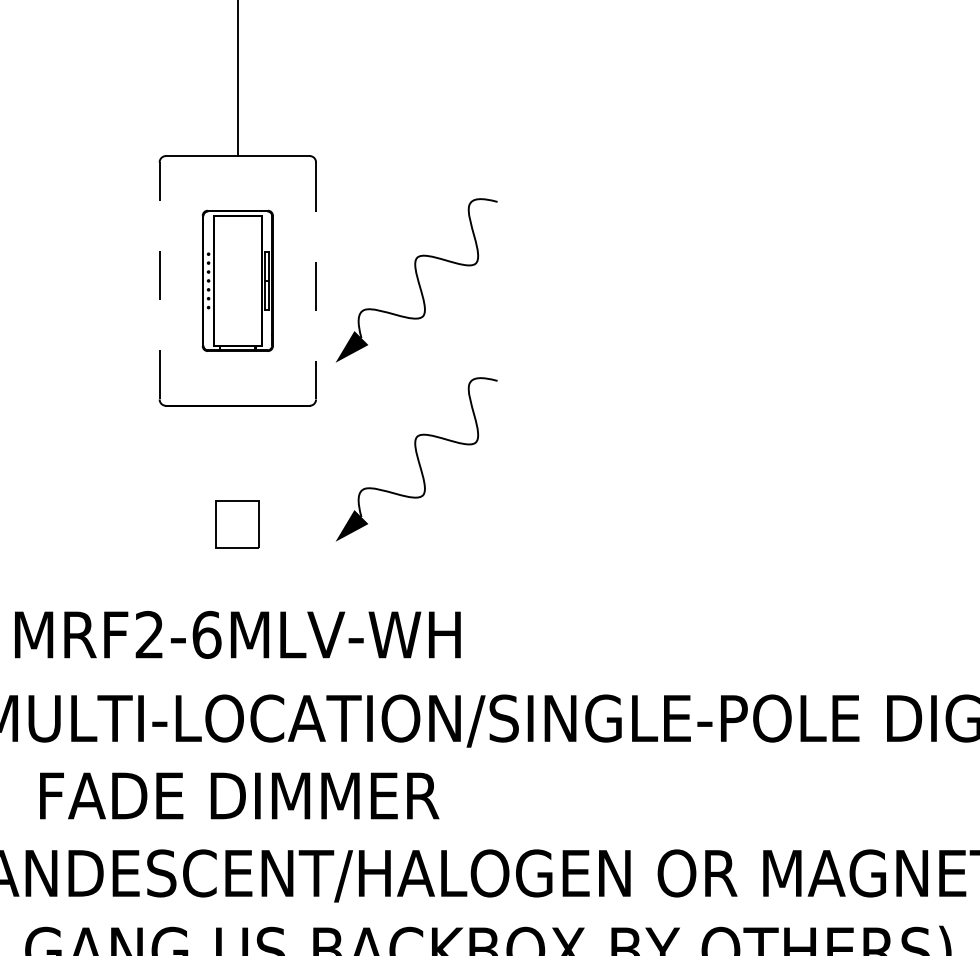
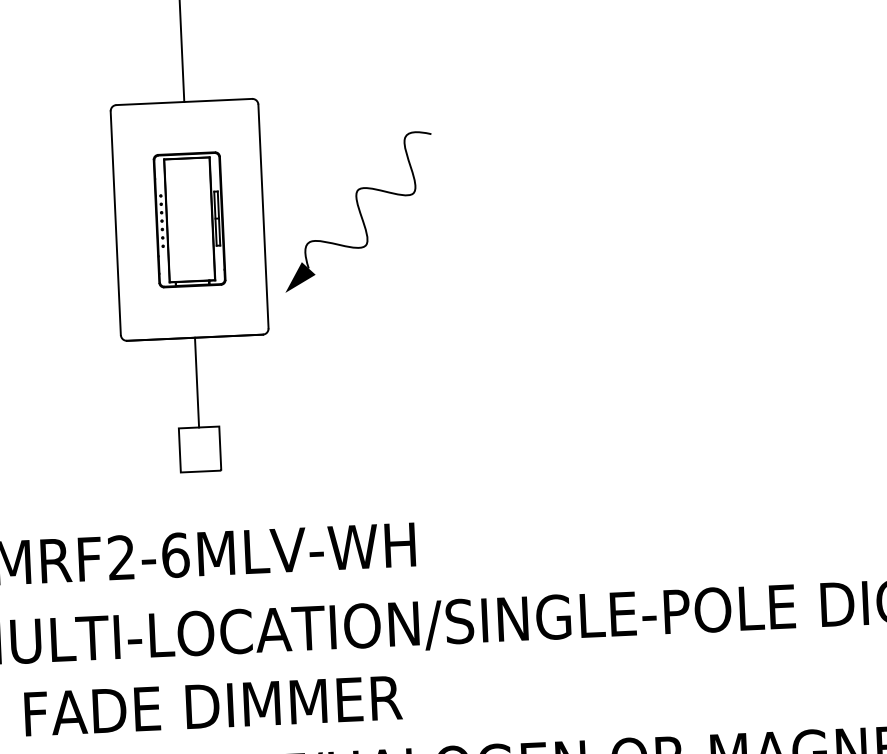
line: (159, 280) -> (115, 222), dashed -> solid
line: (316, 280) -> (263, 216), dashed -> solid
line: (237, 452) -> (196, 381), added
part: (416, 459) -> (365, 380), removed

